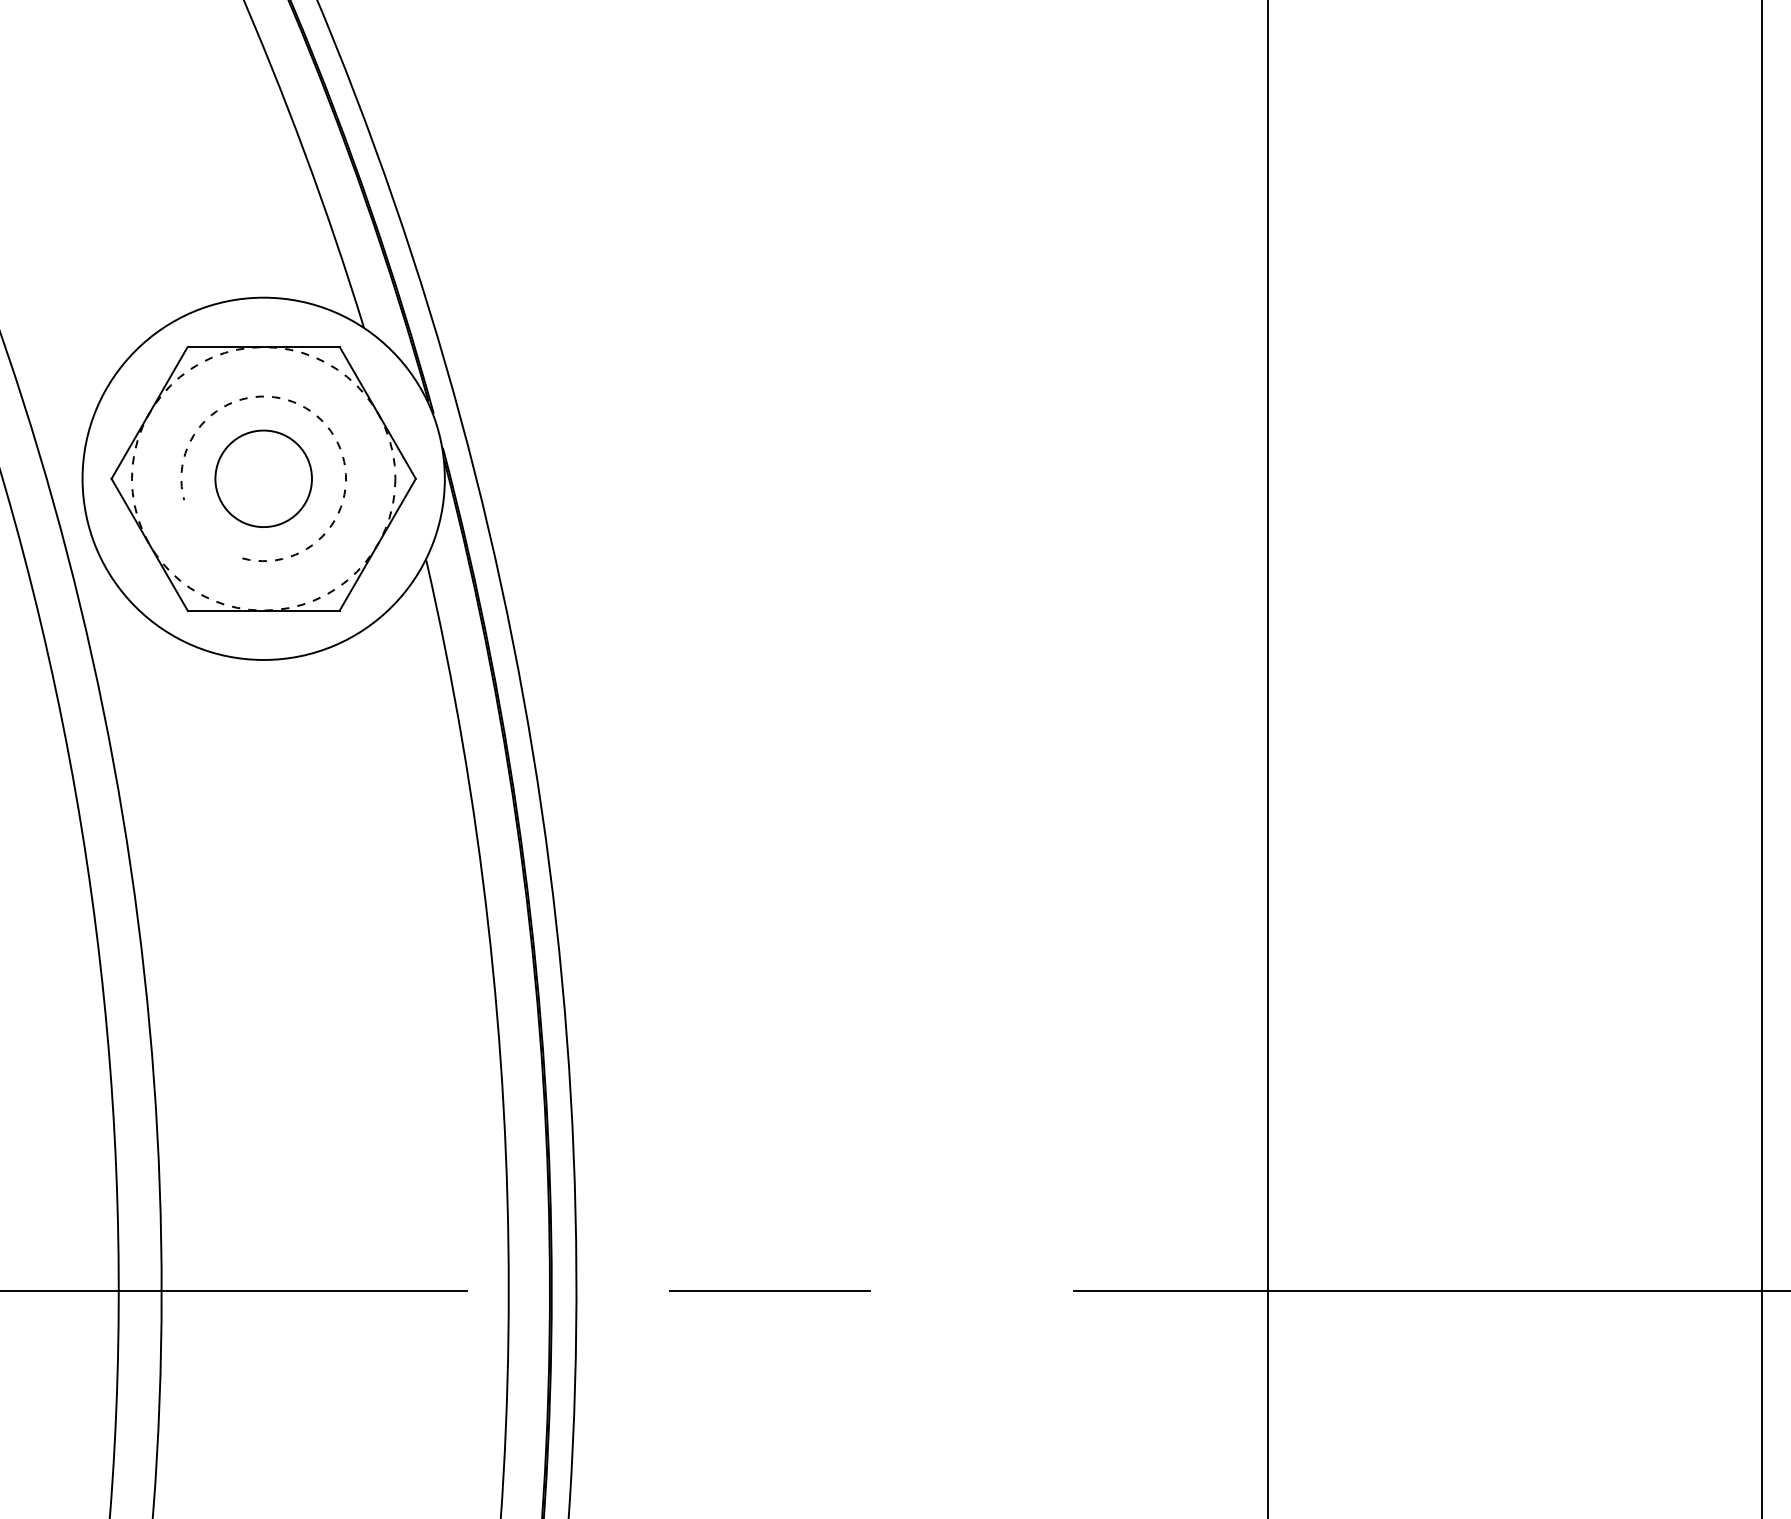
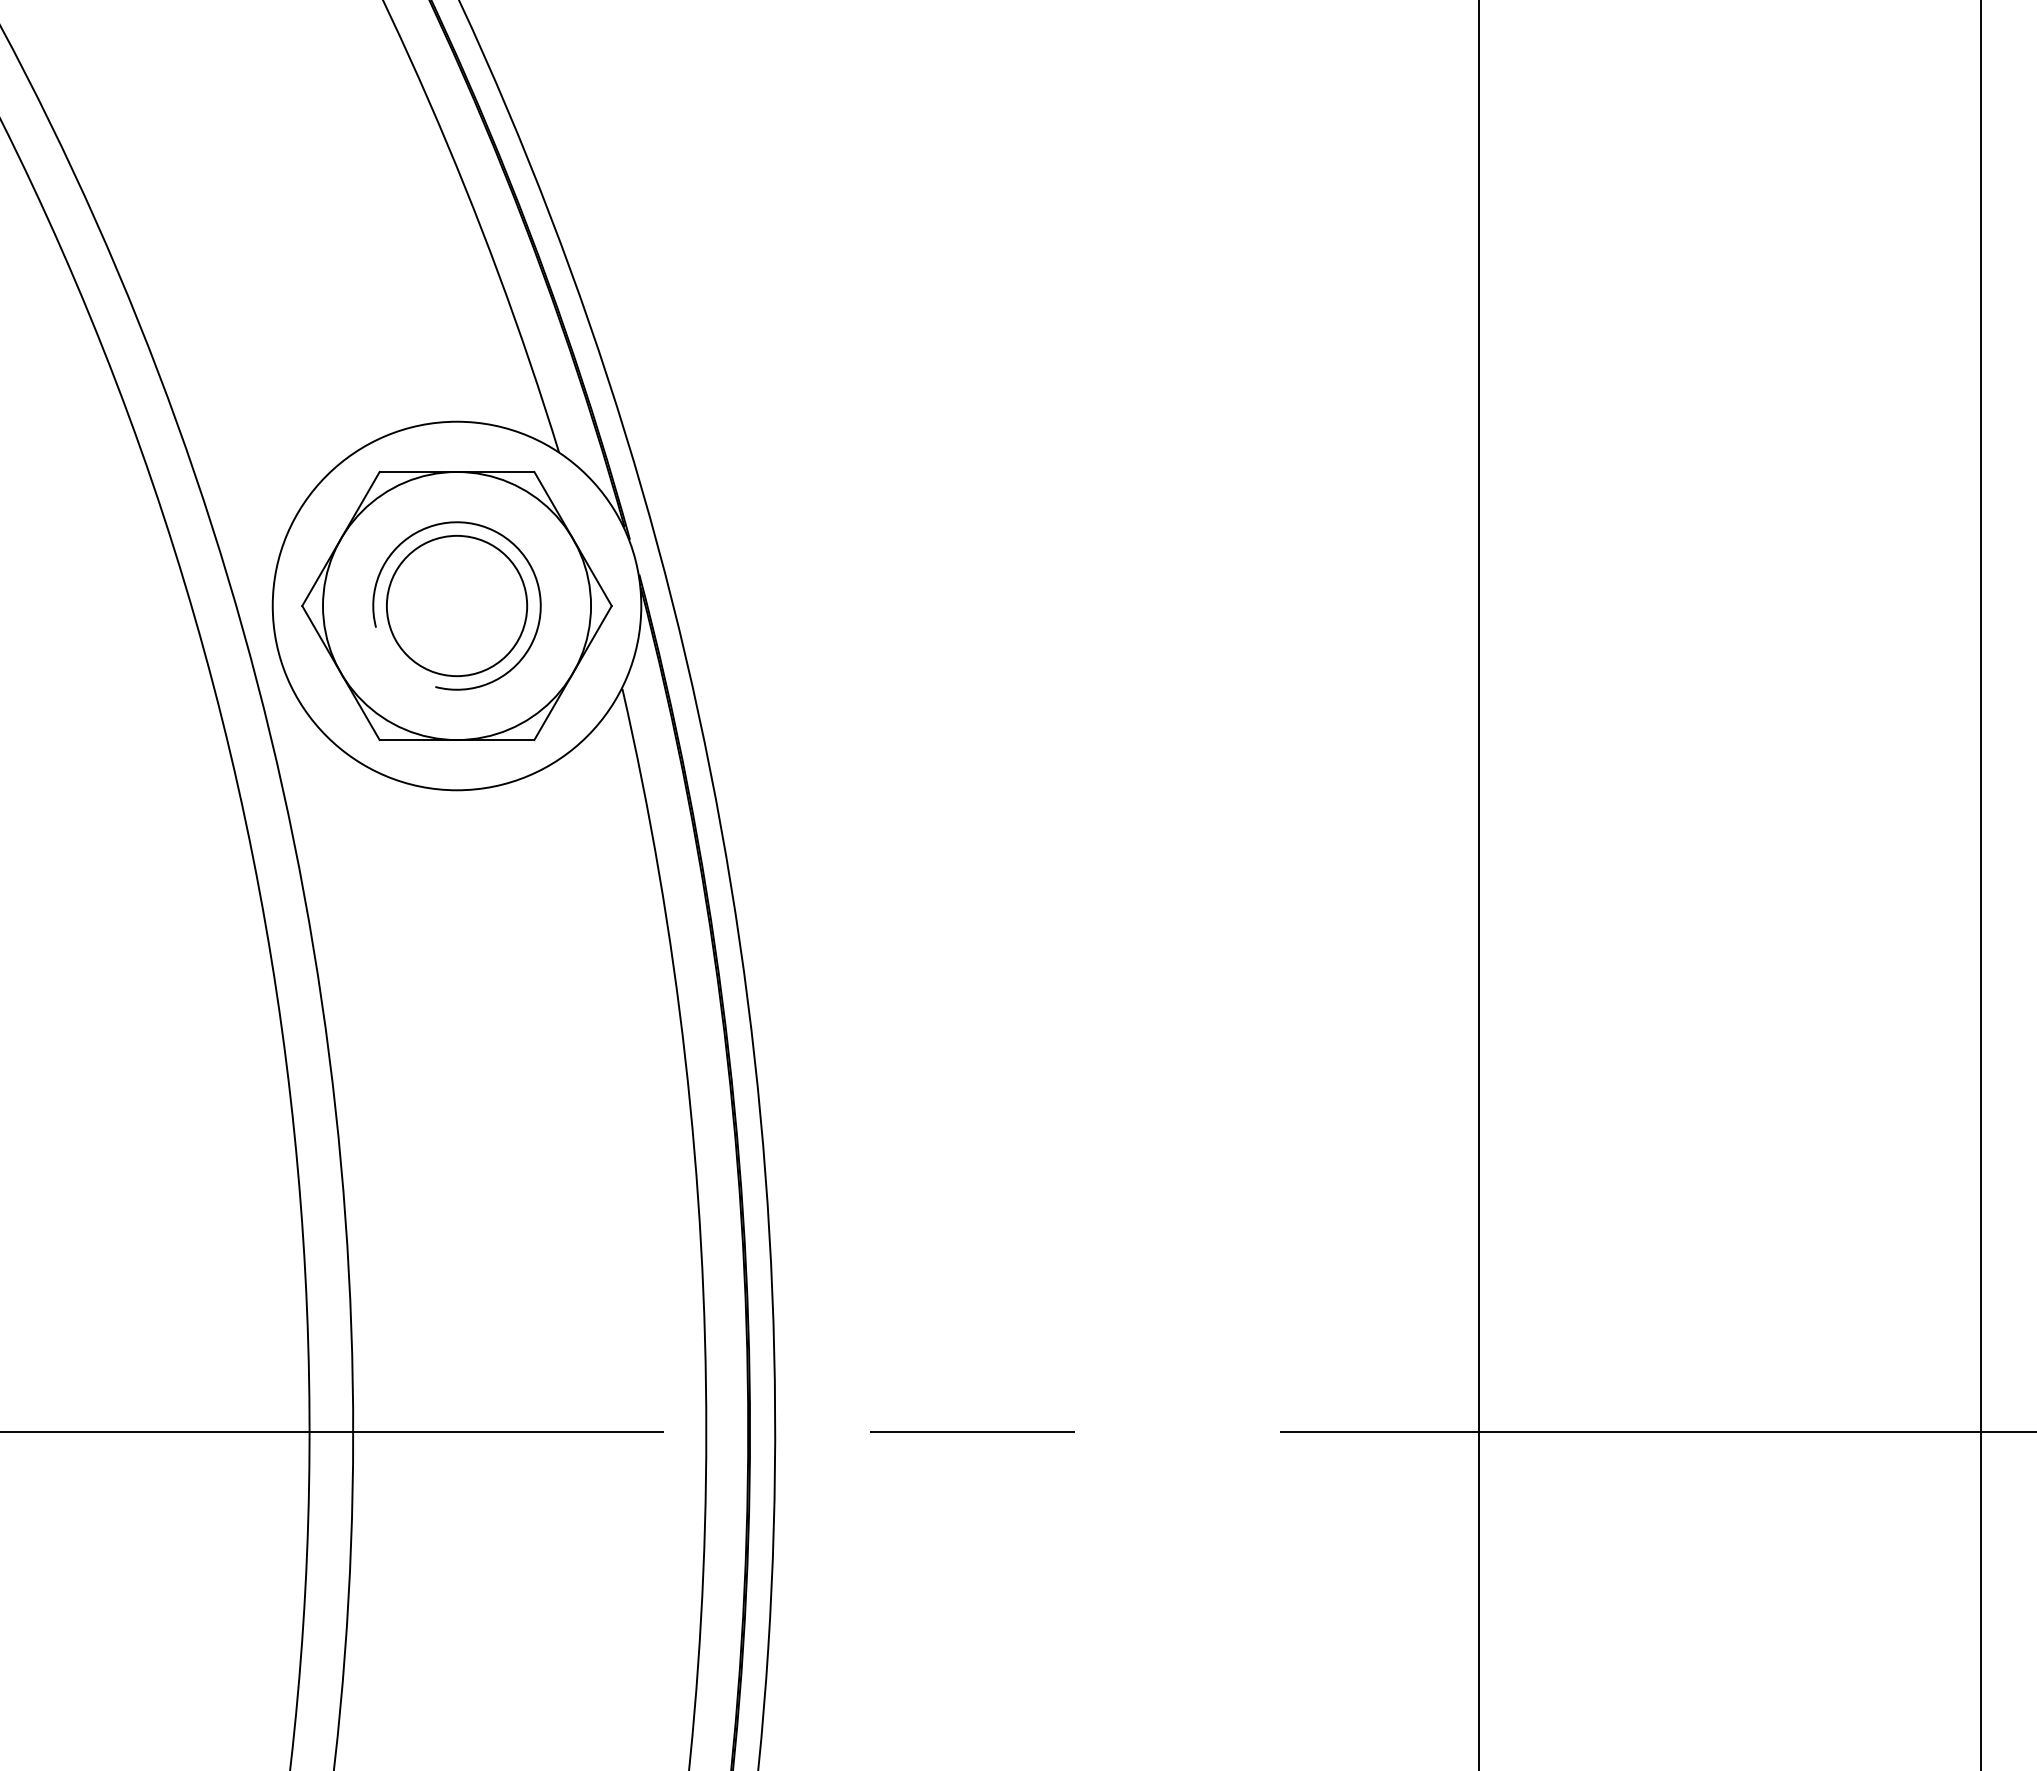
arc: (322, 420) -> (516, 546), dashed -> solid
circle: (263, 478) -> (456, 605), size x1.43
circle: (264, 479) -> (457, 606), dashed -> solid

